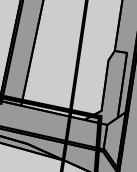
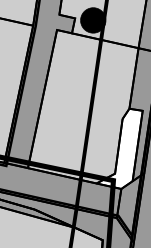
fill: (105, 87) -> (119, 148), removed

